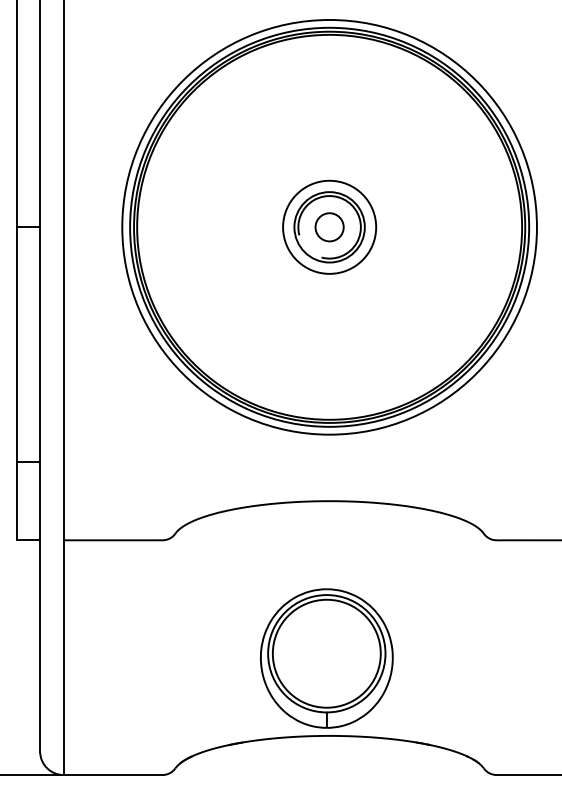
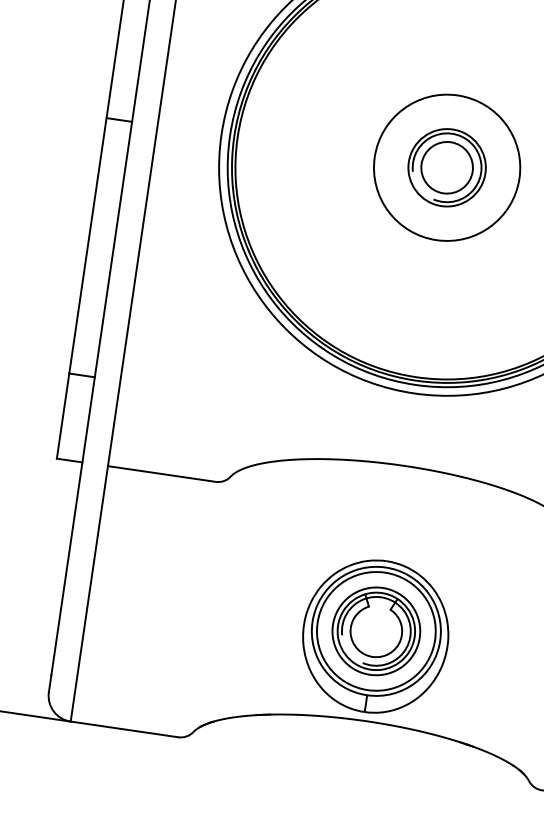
circle: (329, 226) -> (447, 166), size x1.43
circle: (329, 226) -> (447, 166), size x1.67
part: (326, 653) -> (376, 631), added

